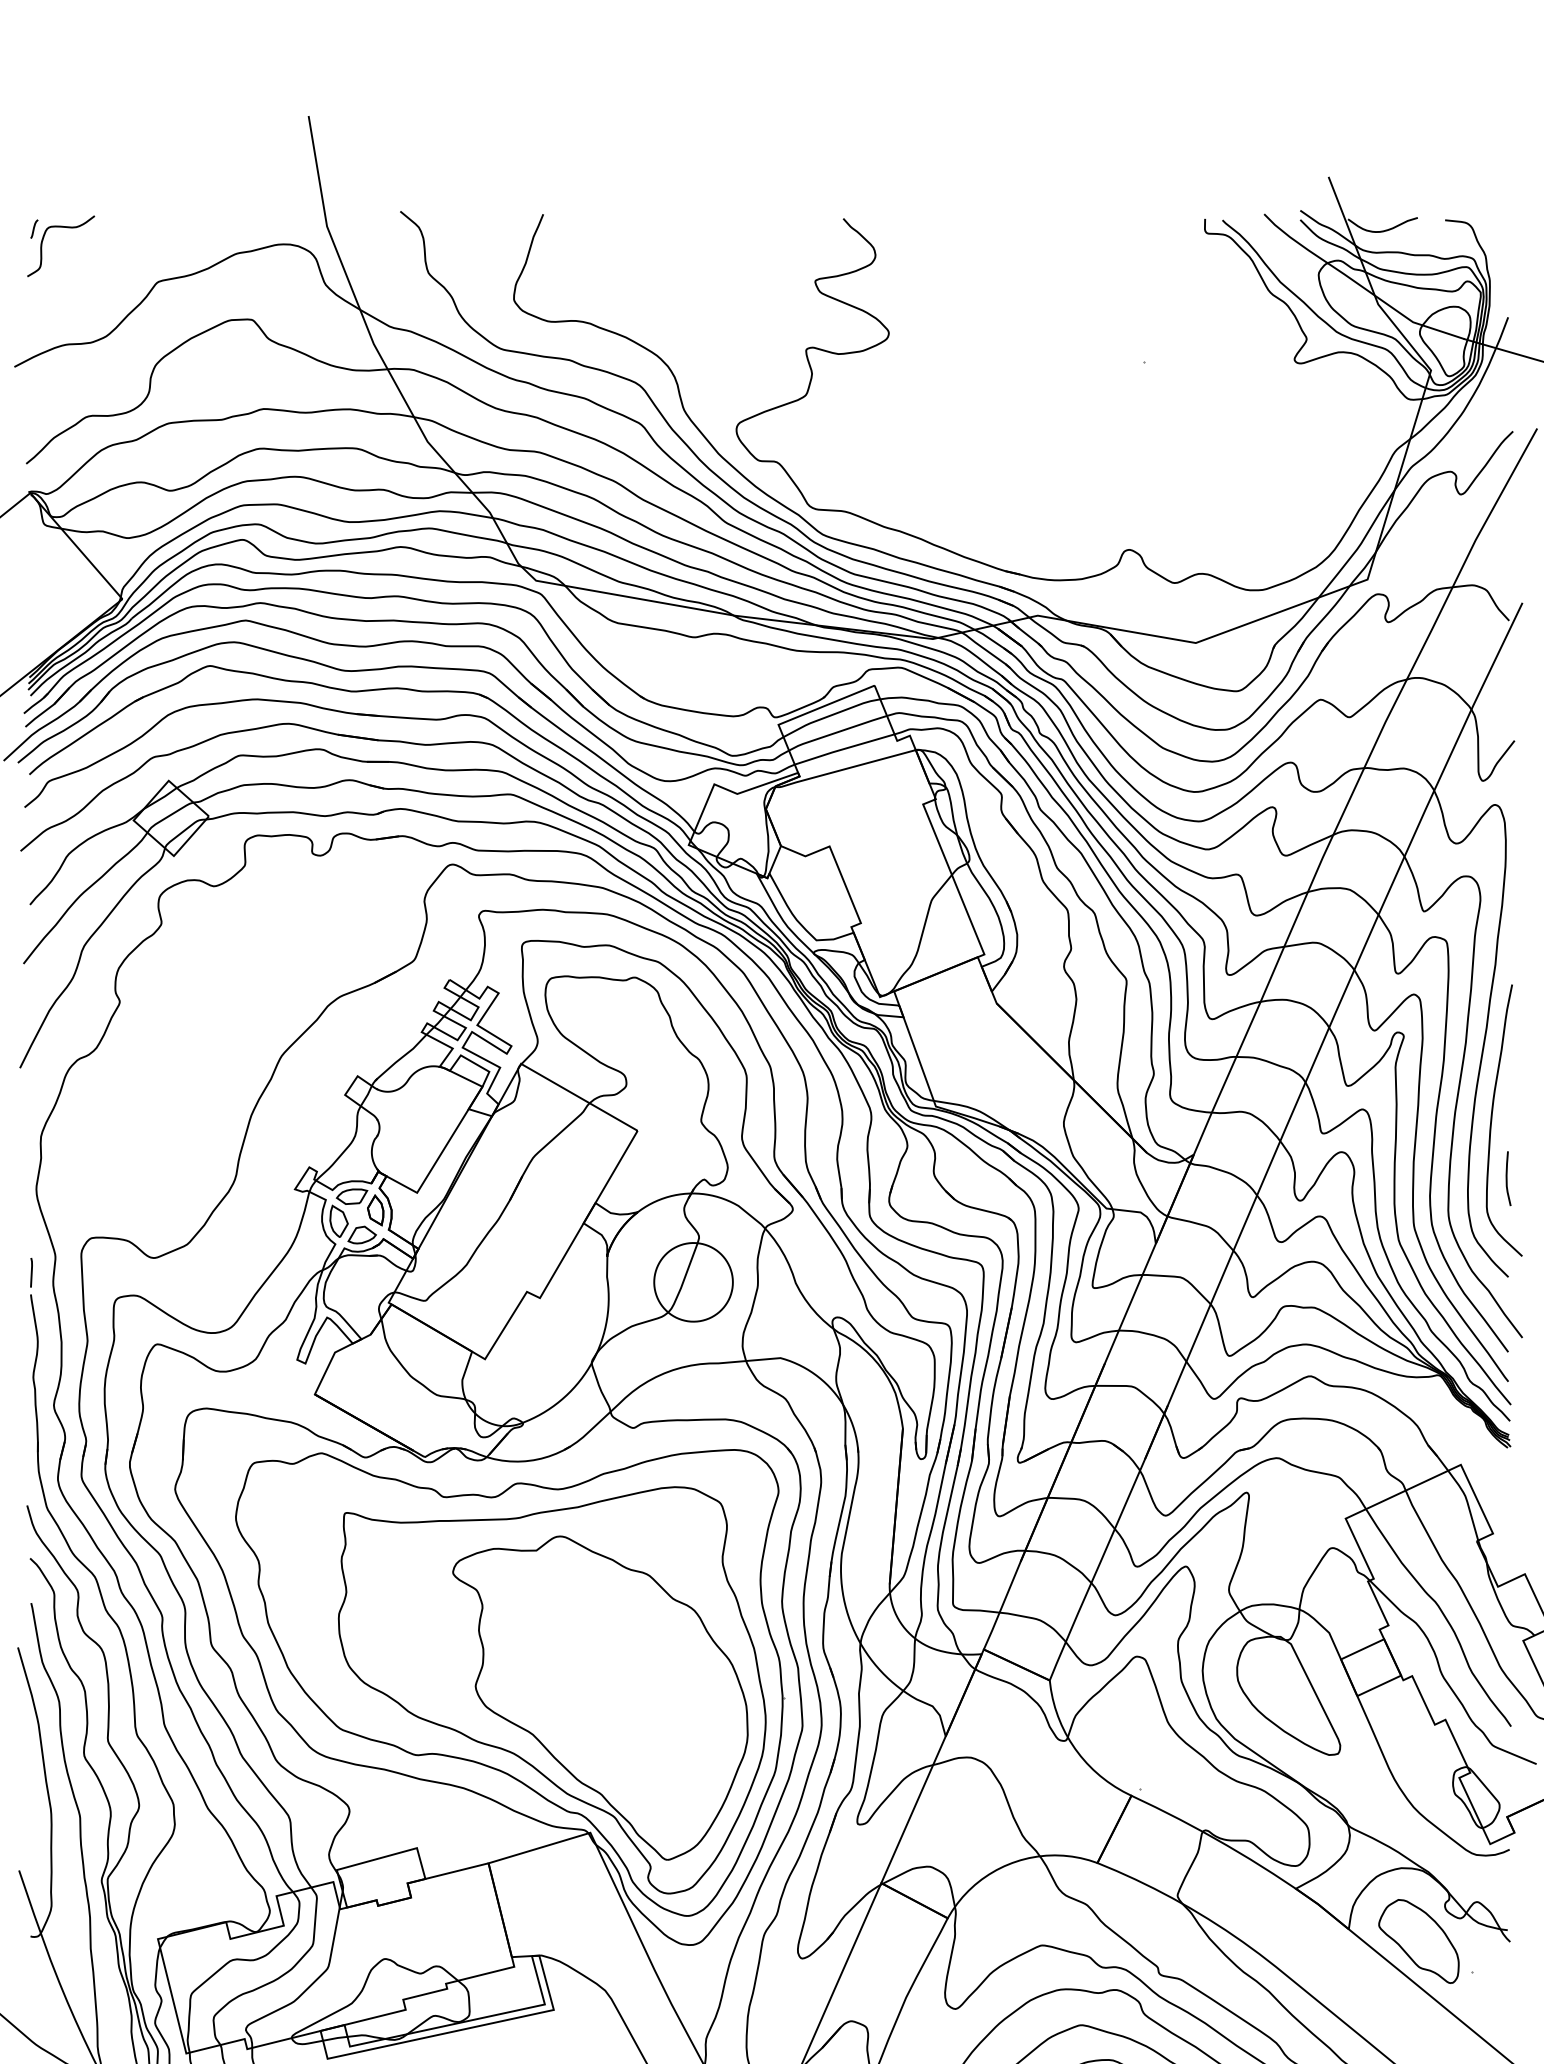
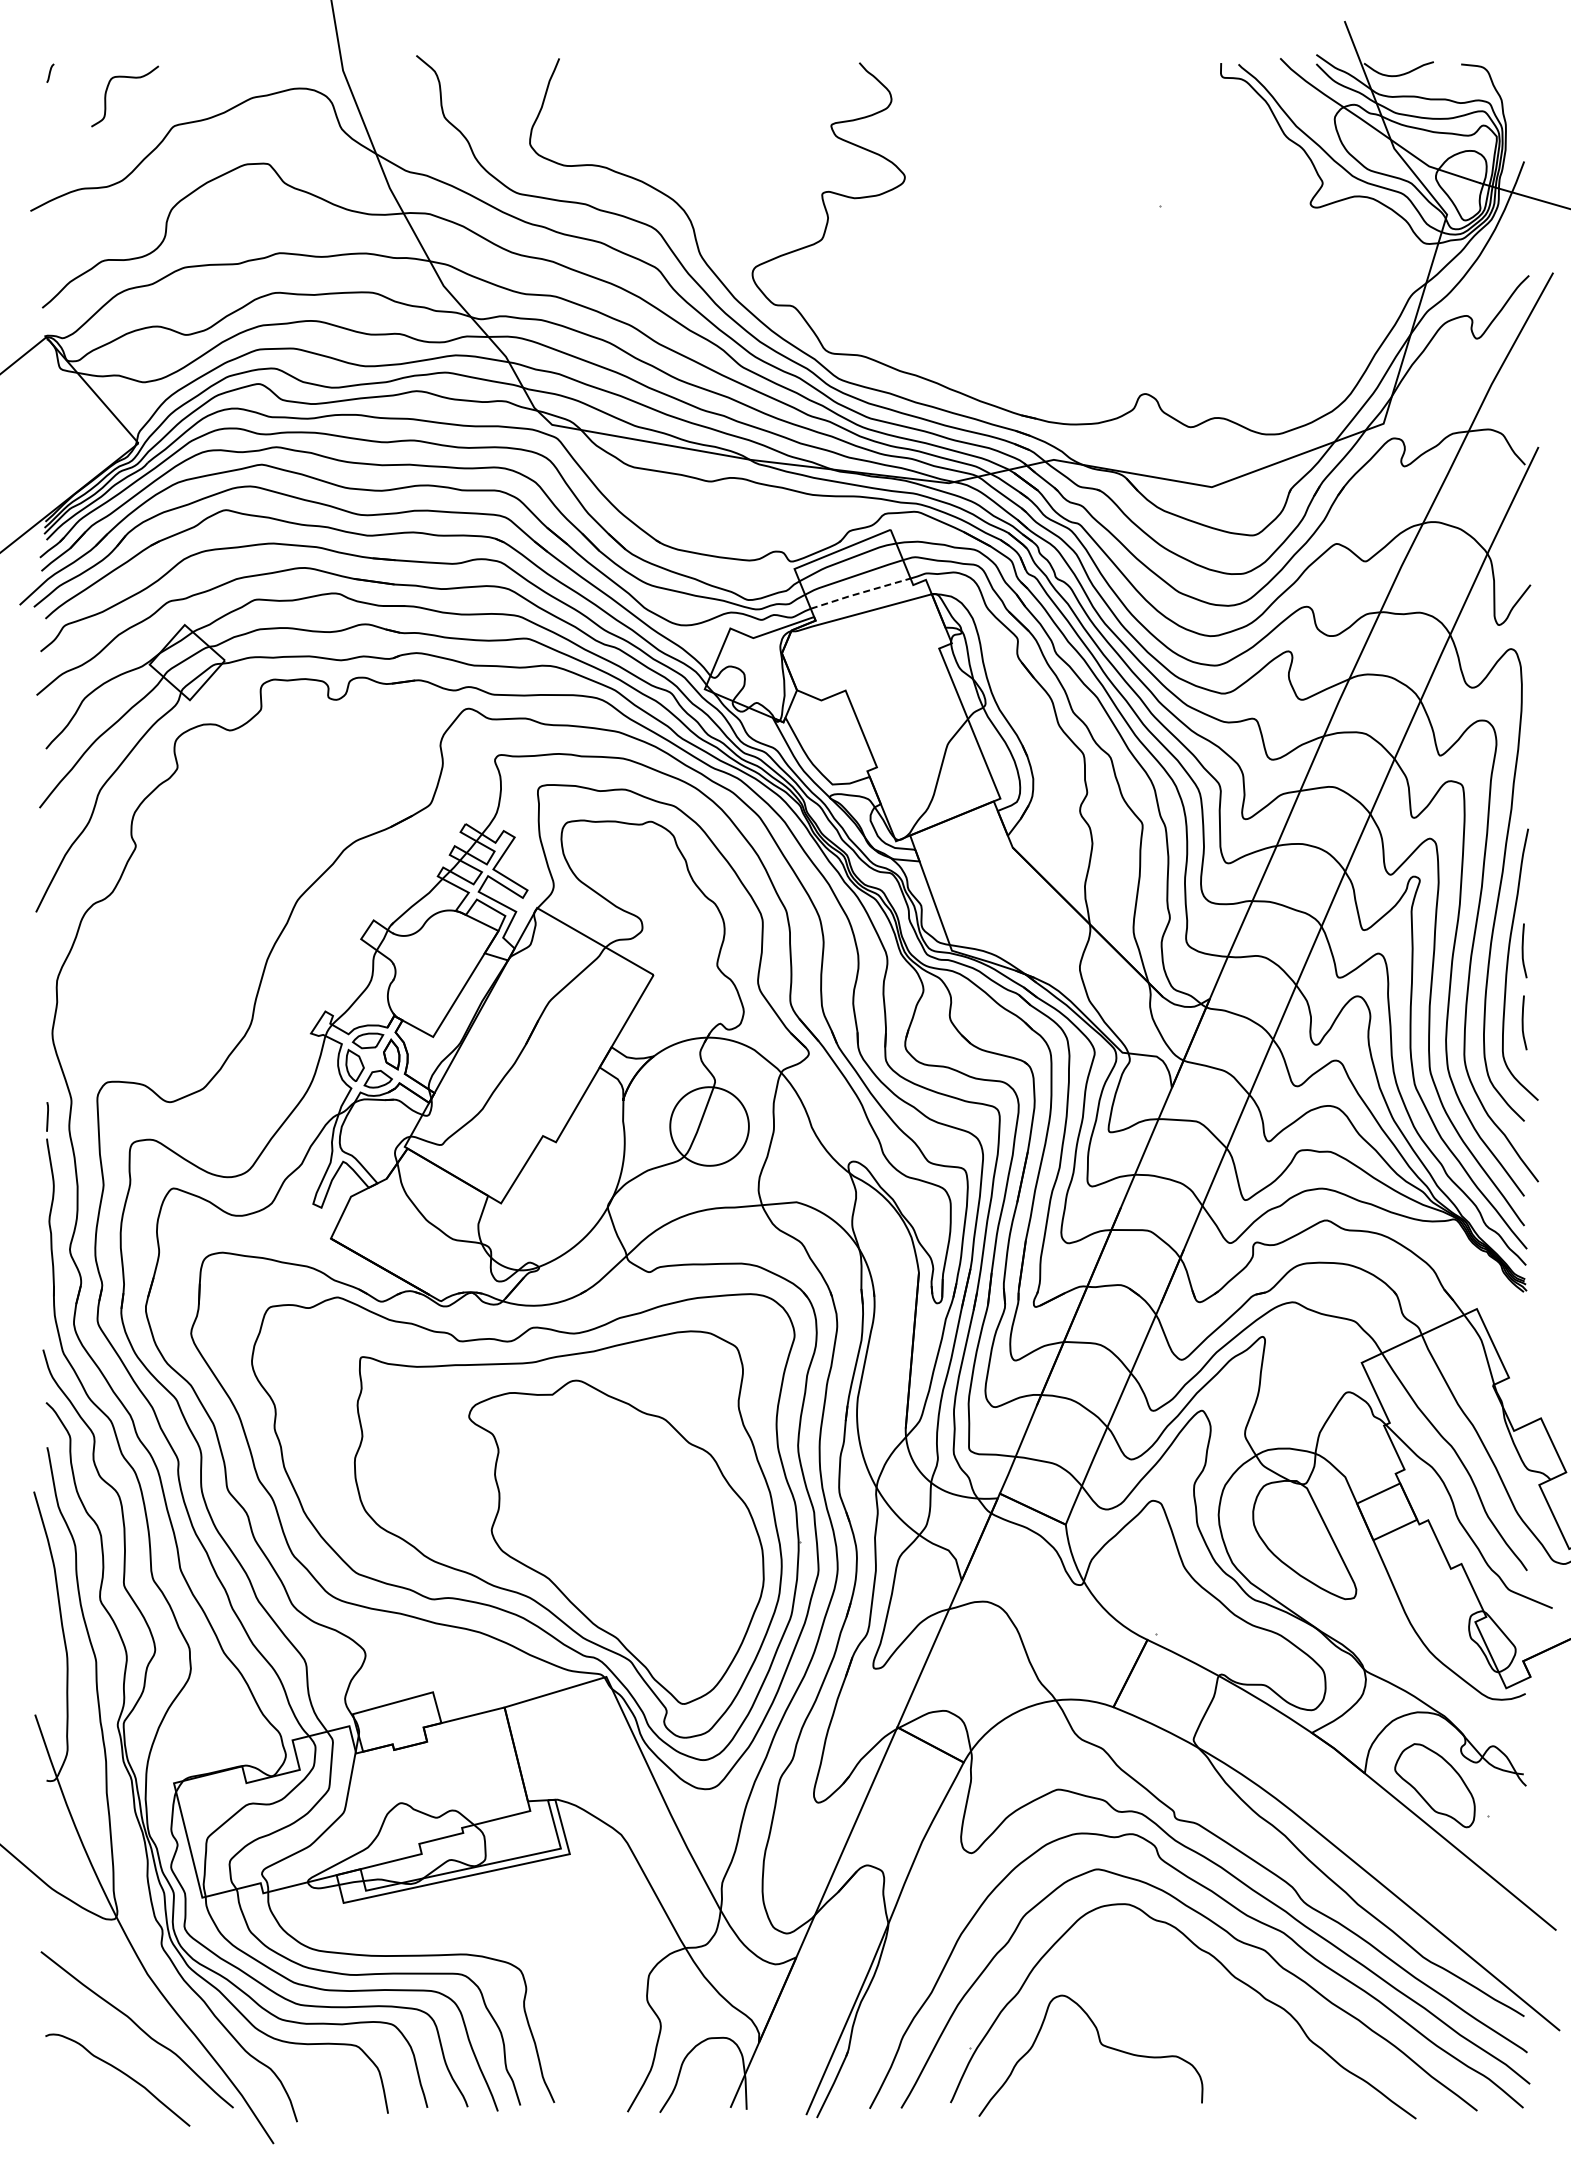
curve: (65, 228) -> (129, 78), moved
line: (844, 749) -> (860, 593), solid -> dashed
curve: (1507, 1106) -> (1523, 950), added

